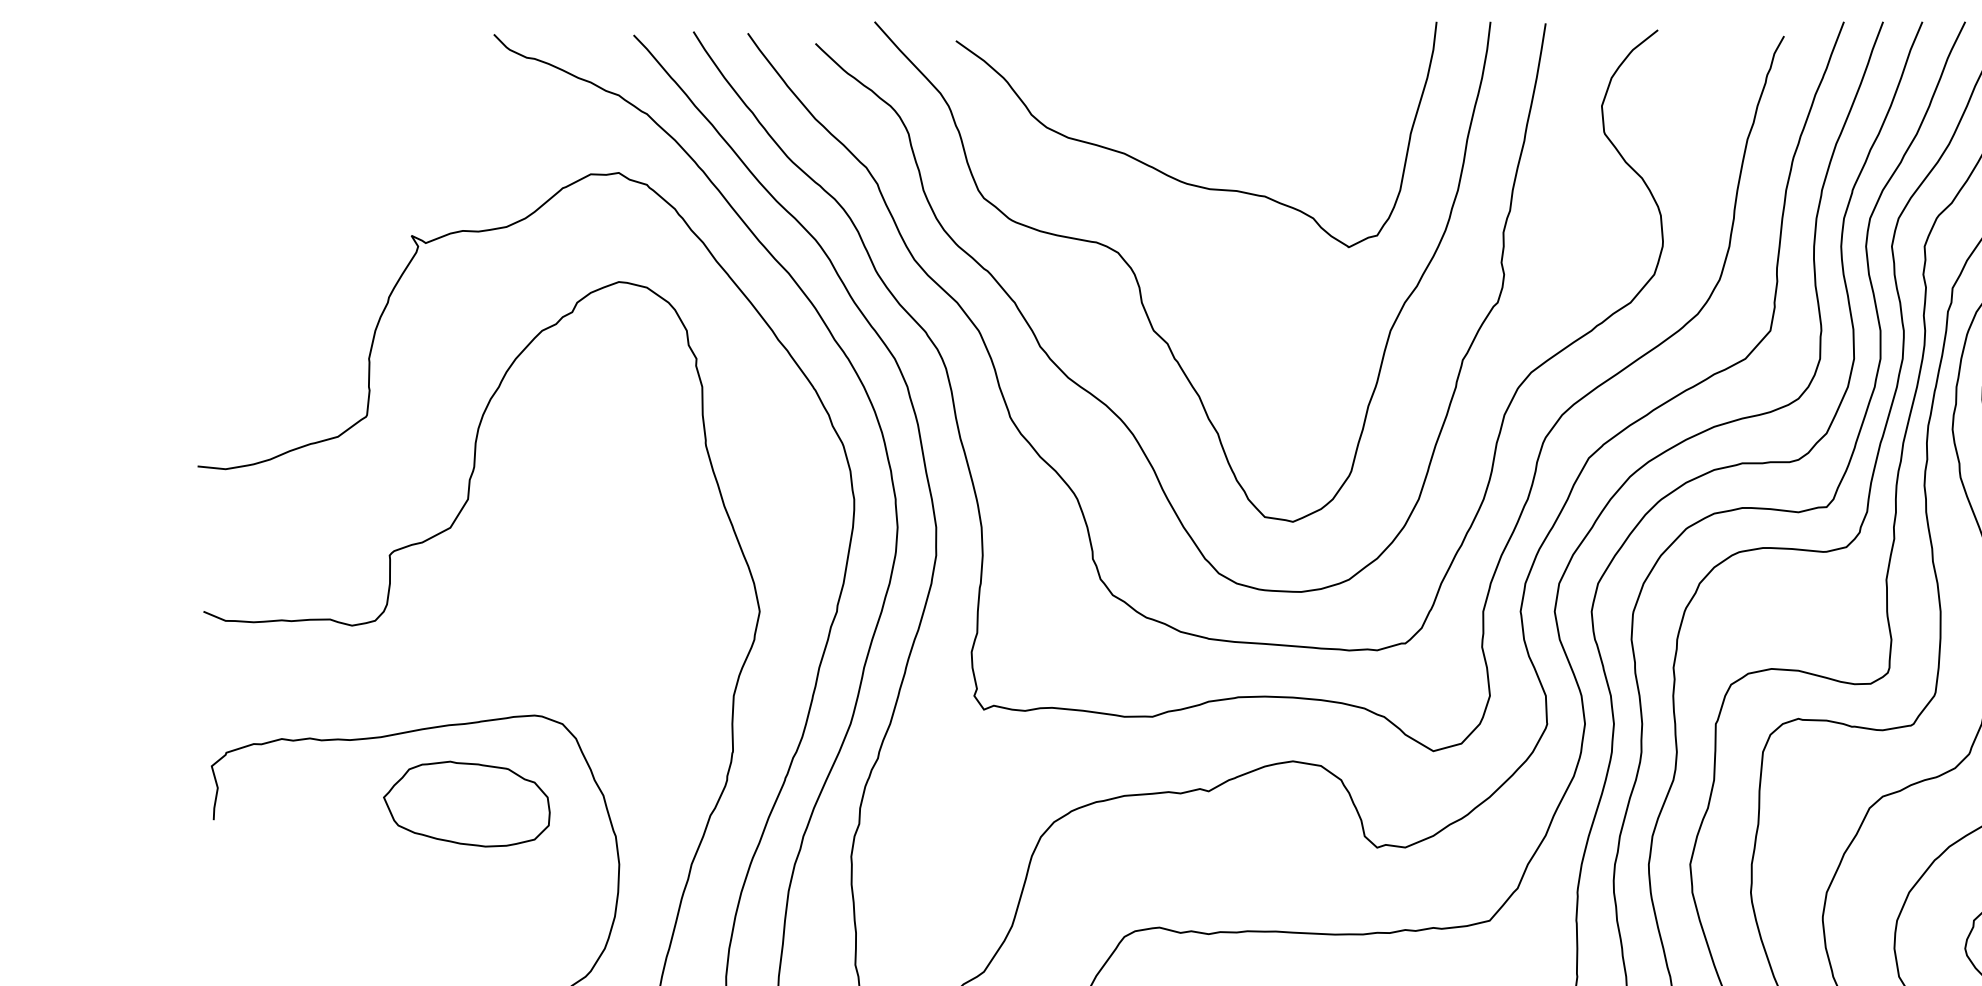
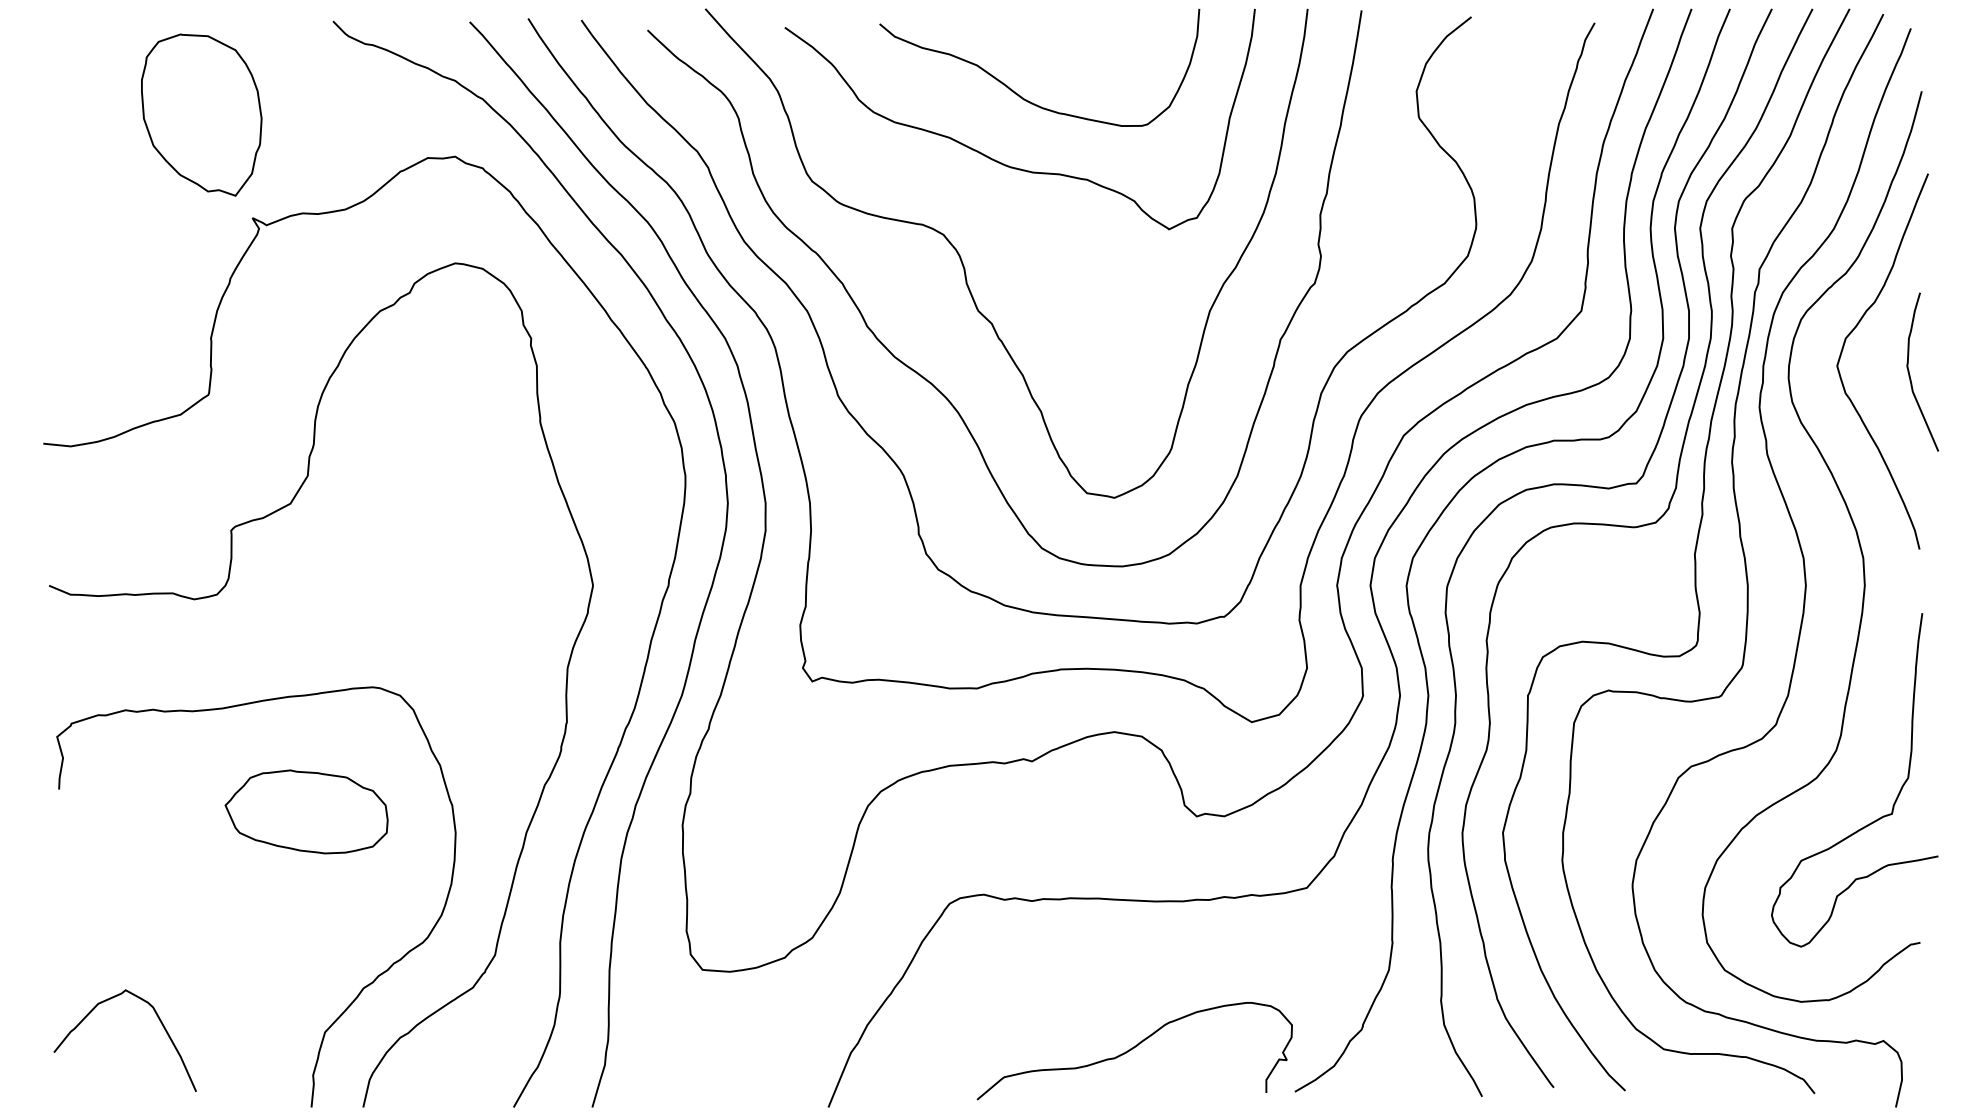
curve: (1195, 109) -> (1019, 94), added
part: (359, 129) -> (201, 114), added
part: (466, 803) -> (306, 811), moved

